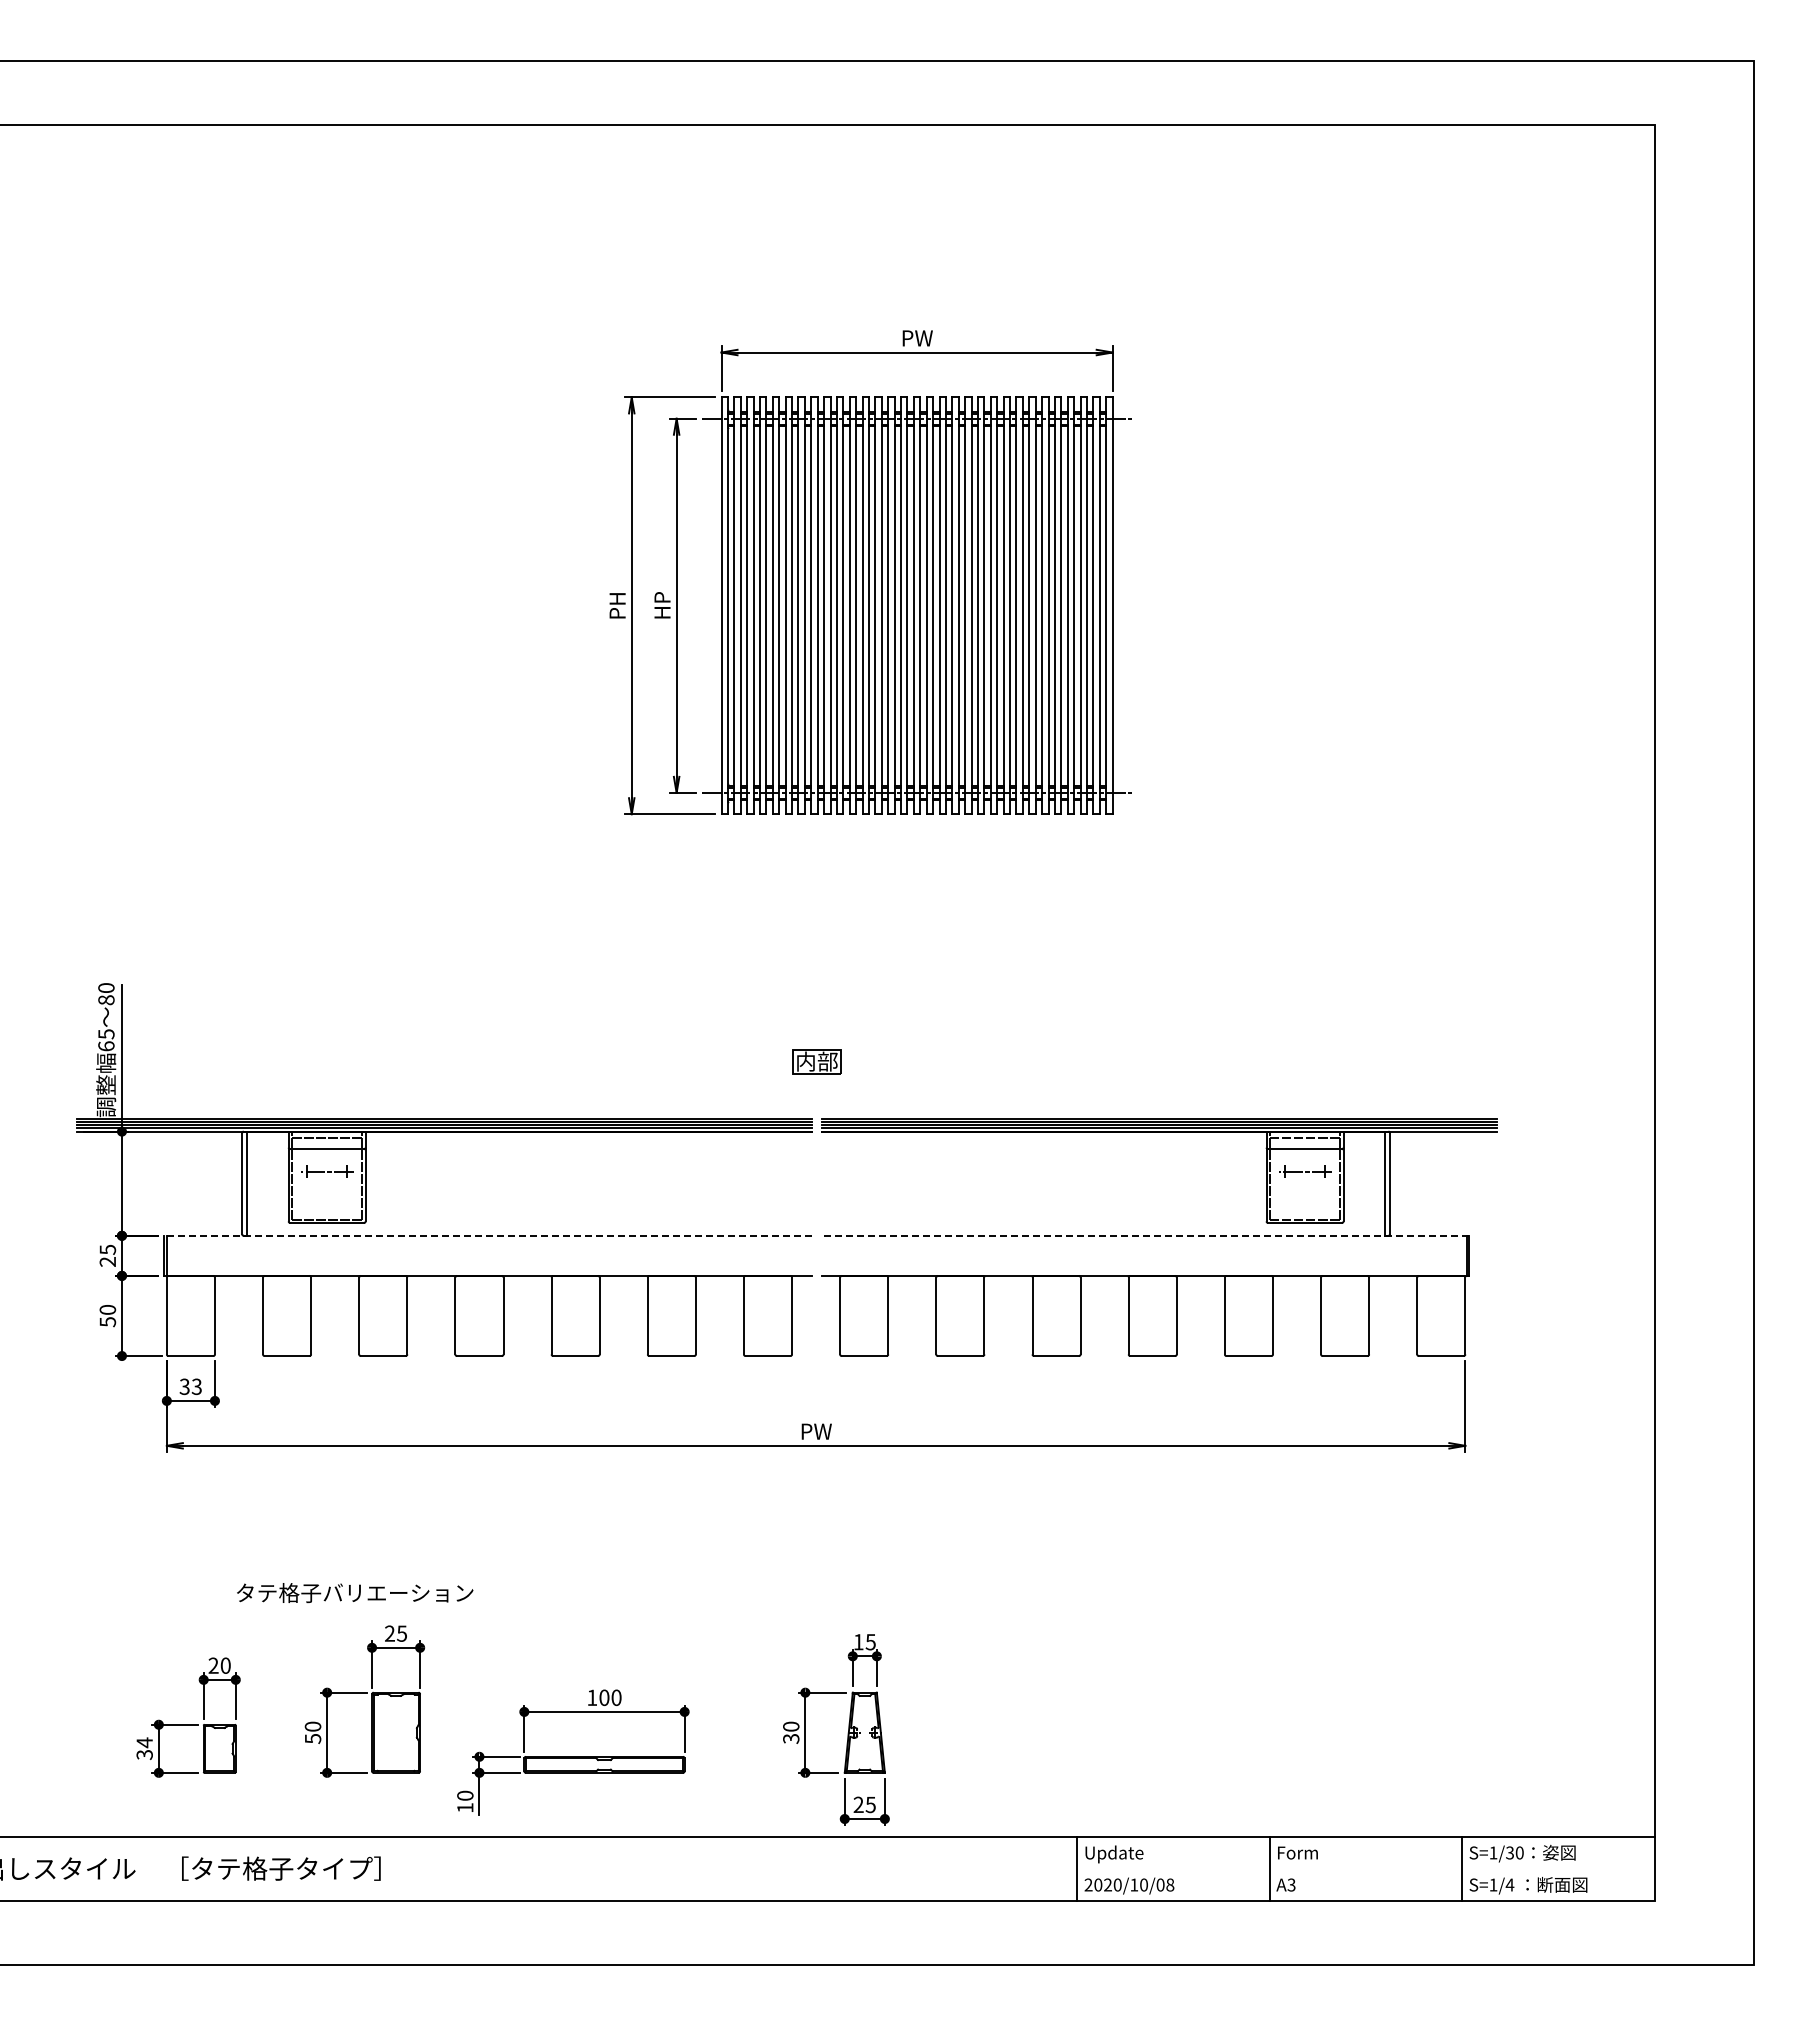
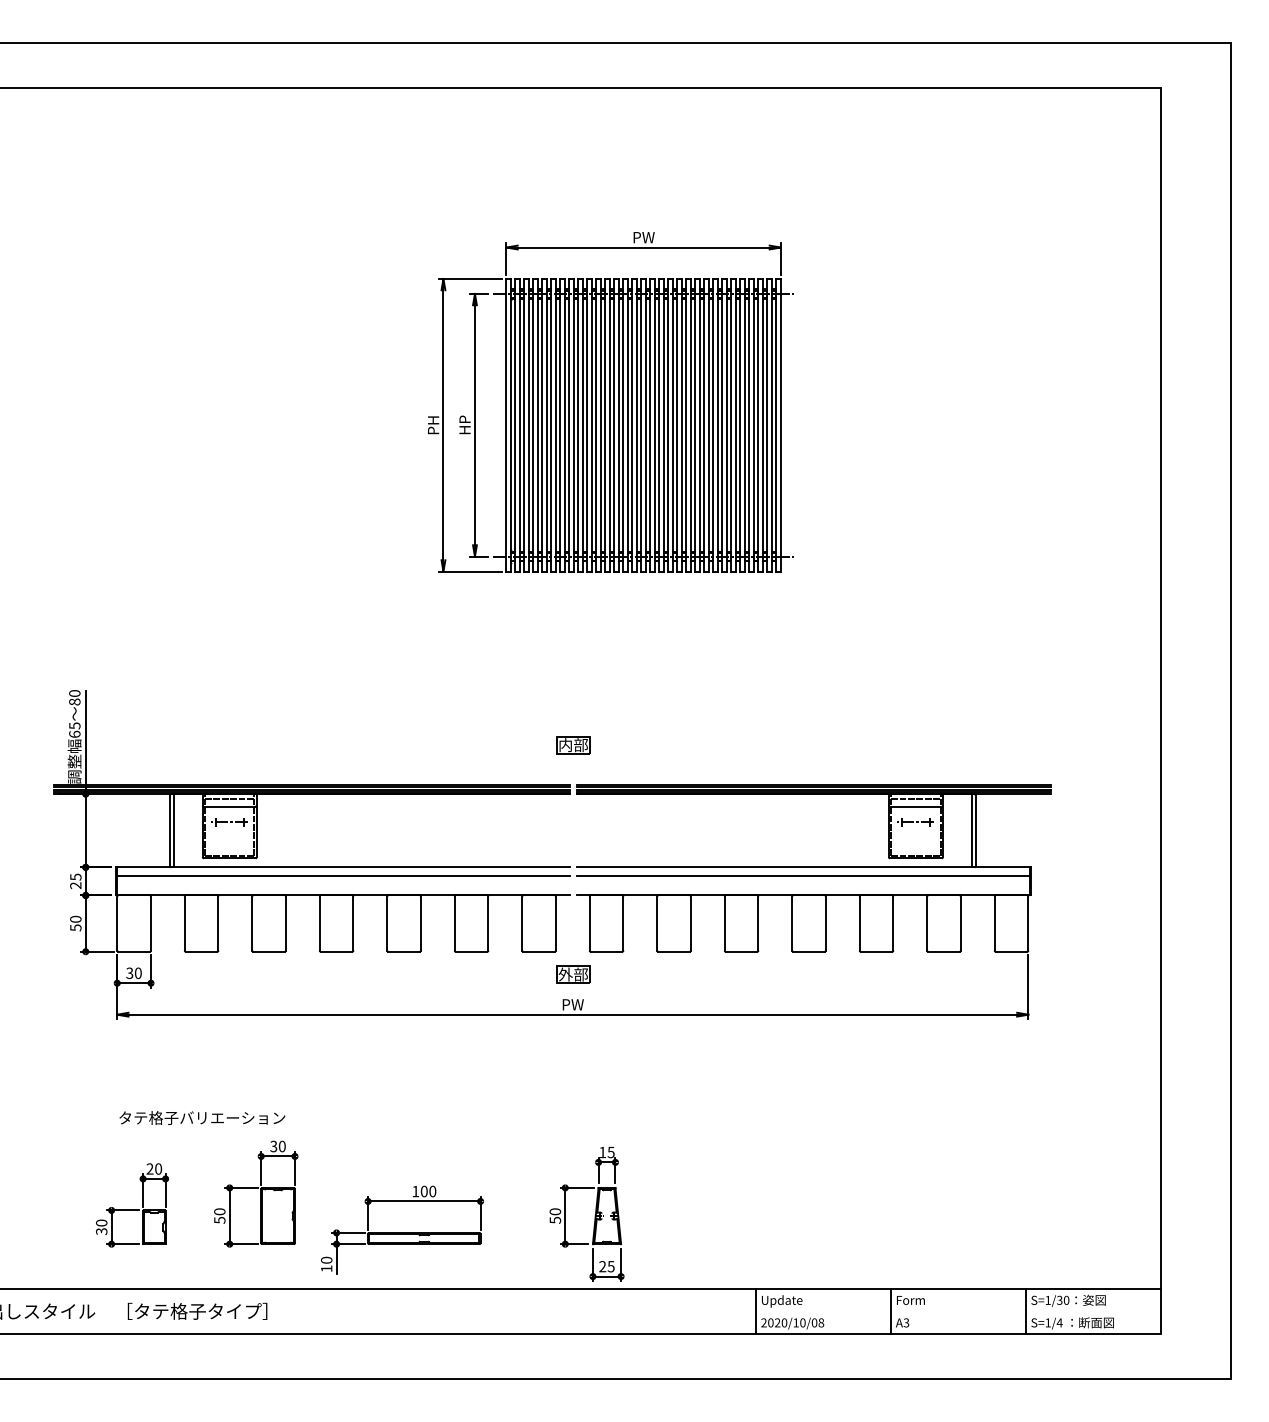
line: (488, 1235) -> (342, 867), dashed -> solid
line: (1145, 1235) -> (803, 867), dashed -> solid
line: (489, 1248) -> (343, 876), added
line: (1143, 1248) -> (802, 876), added
text: (196, 1386) -> (138, 973), 33 -> 30
part: (816, 1388) -> (573, 974), added
text: (355, 1592) -> (202, 1117), moved
text: (395, 1633) -> (277, 1146), 25 -> 30
text: (790, 1738) -> (554, 1220), 30 -> 50
text: (144, 1742) -> (101, 1222), 34 -> 30

